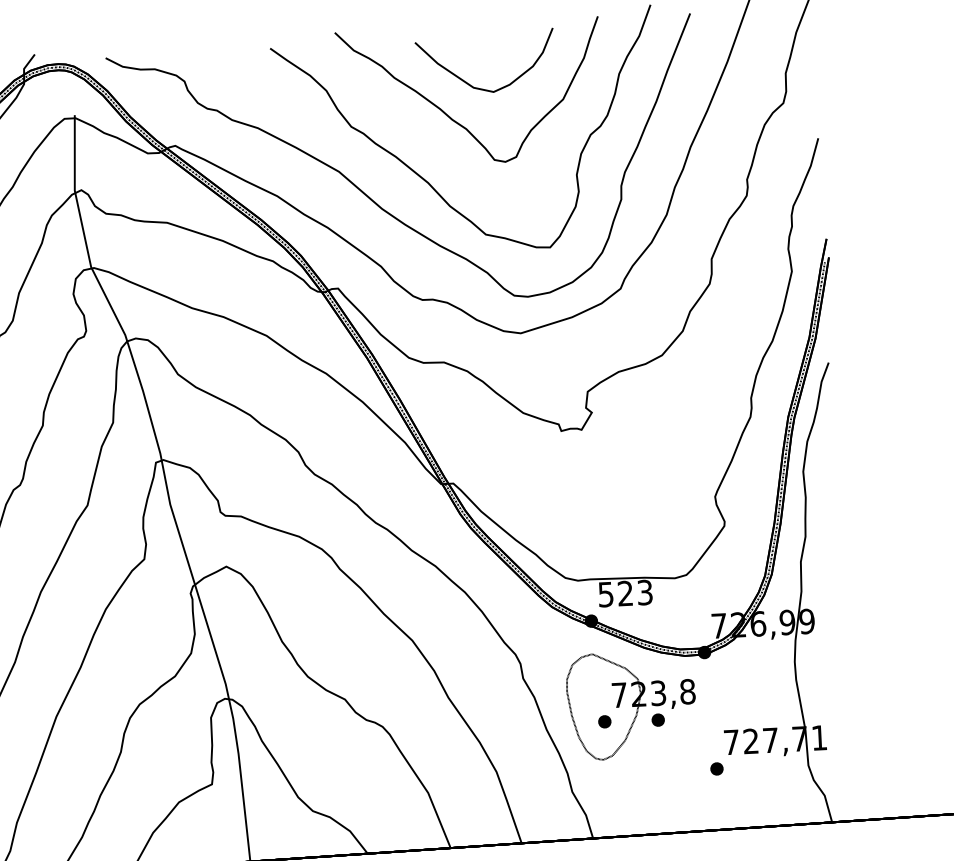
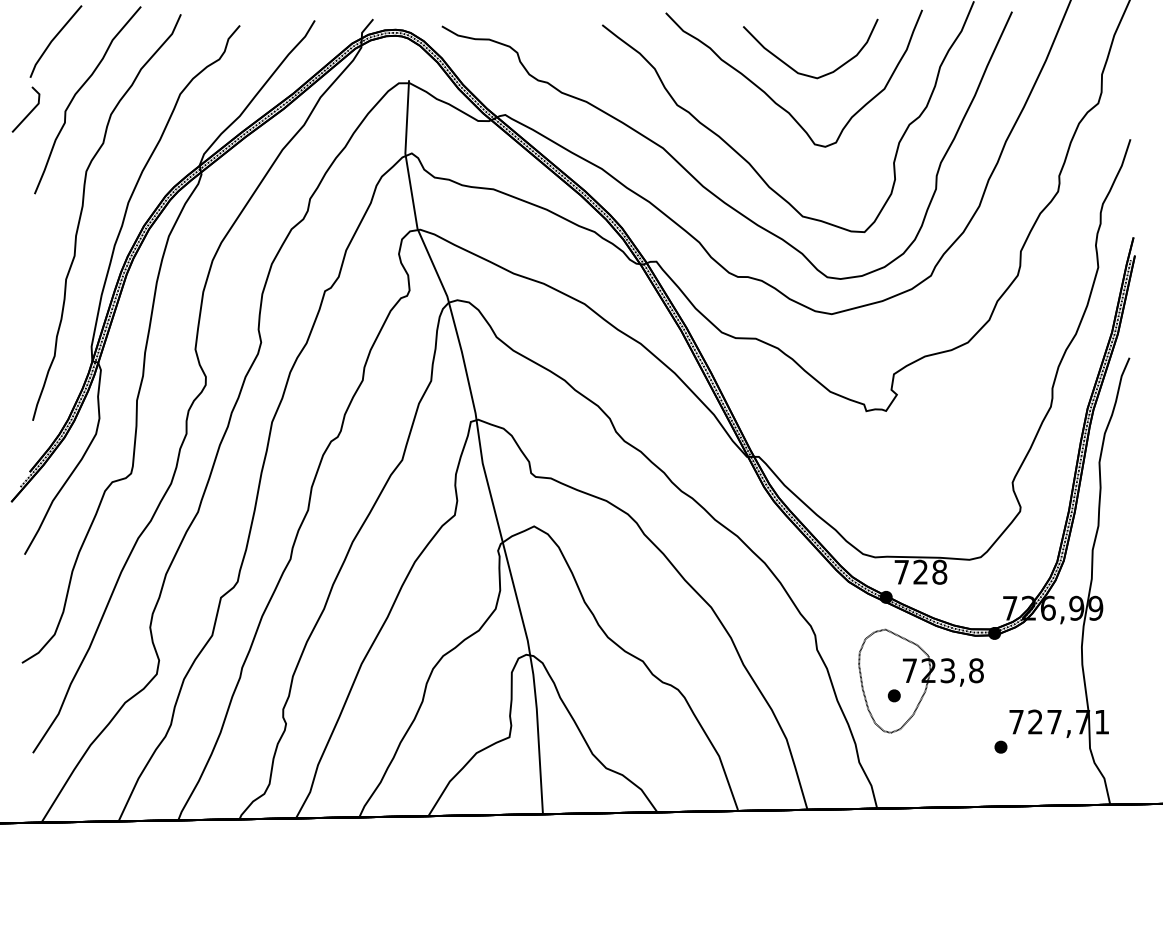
text: (625, 592) -> (920, 571), 523 -> 728
part: (657, 719) -> (945, 696), removed

